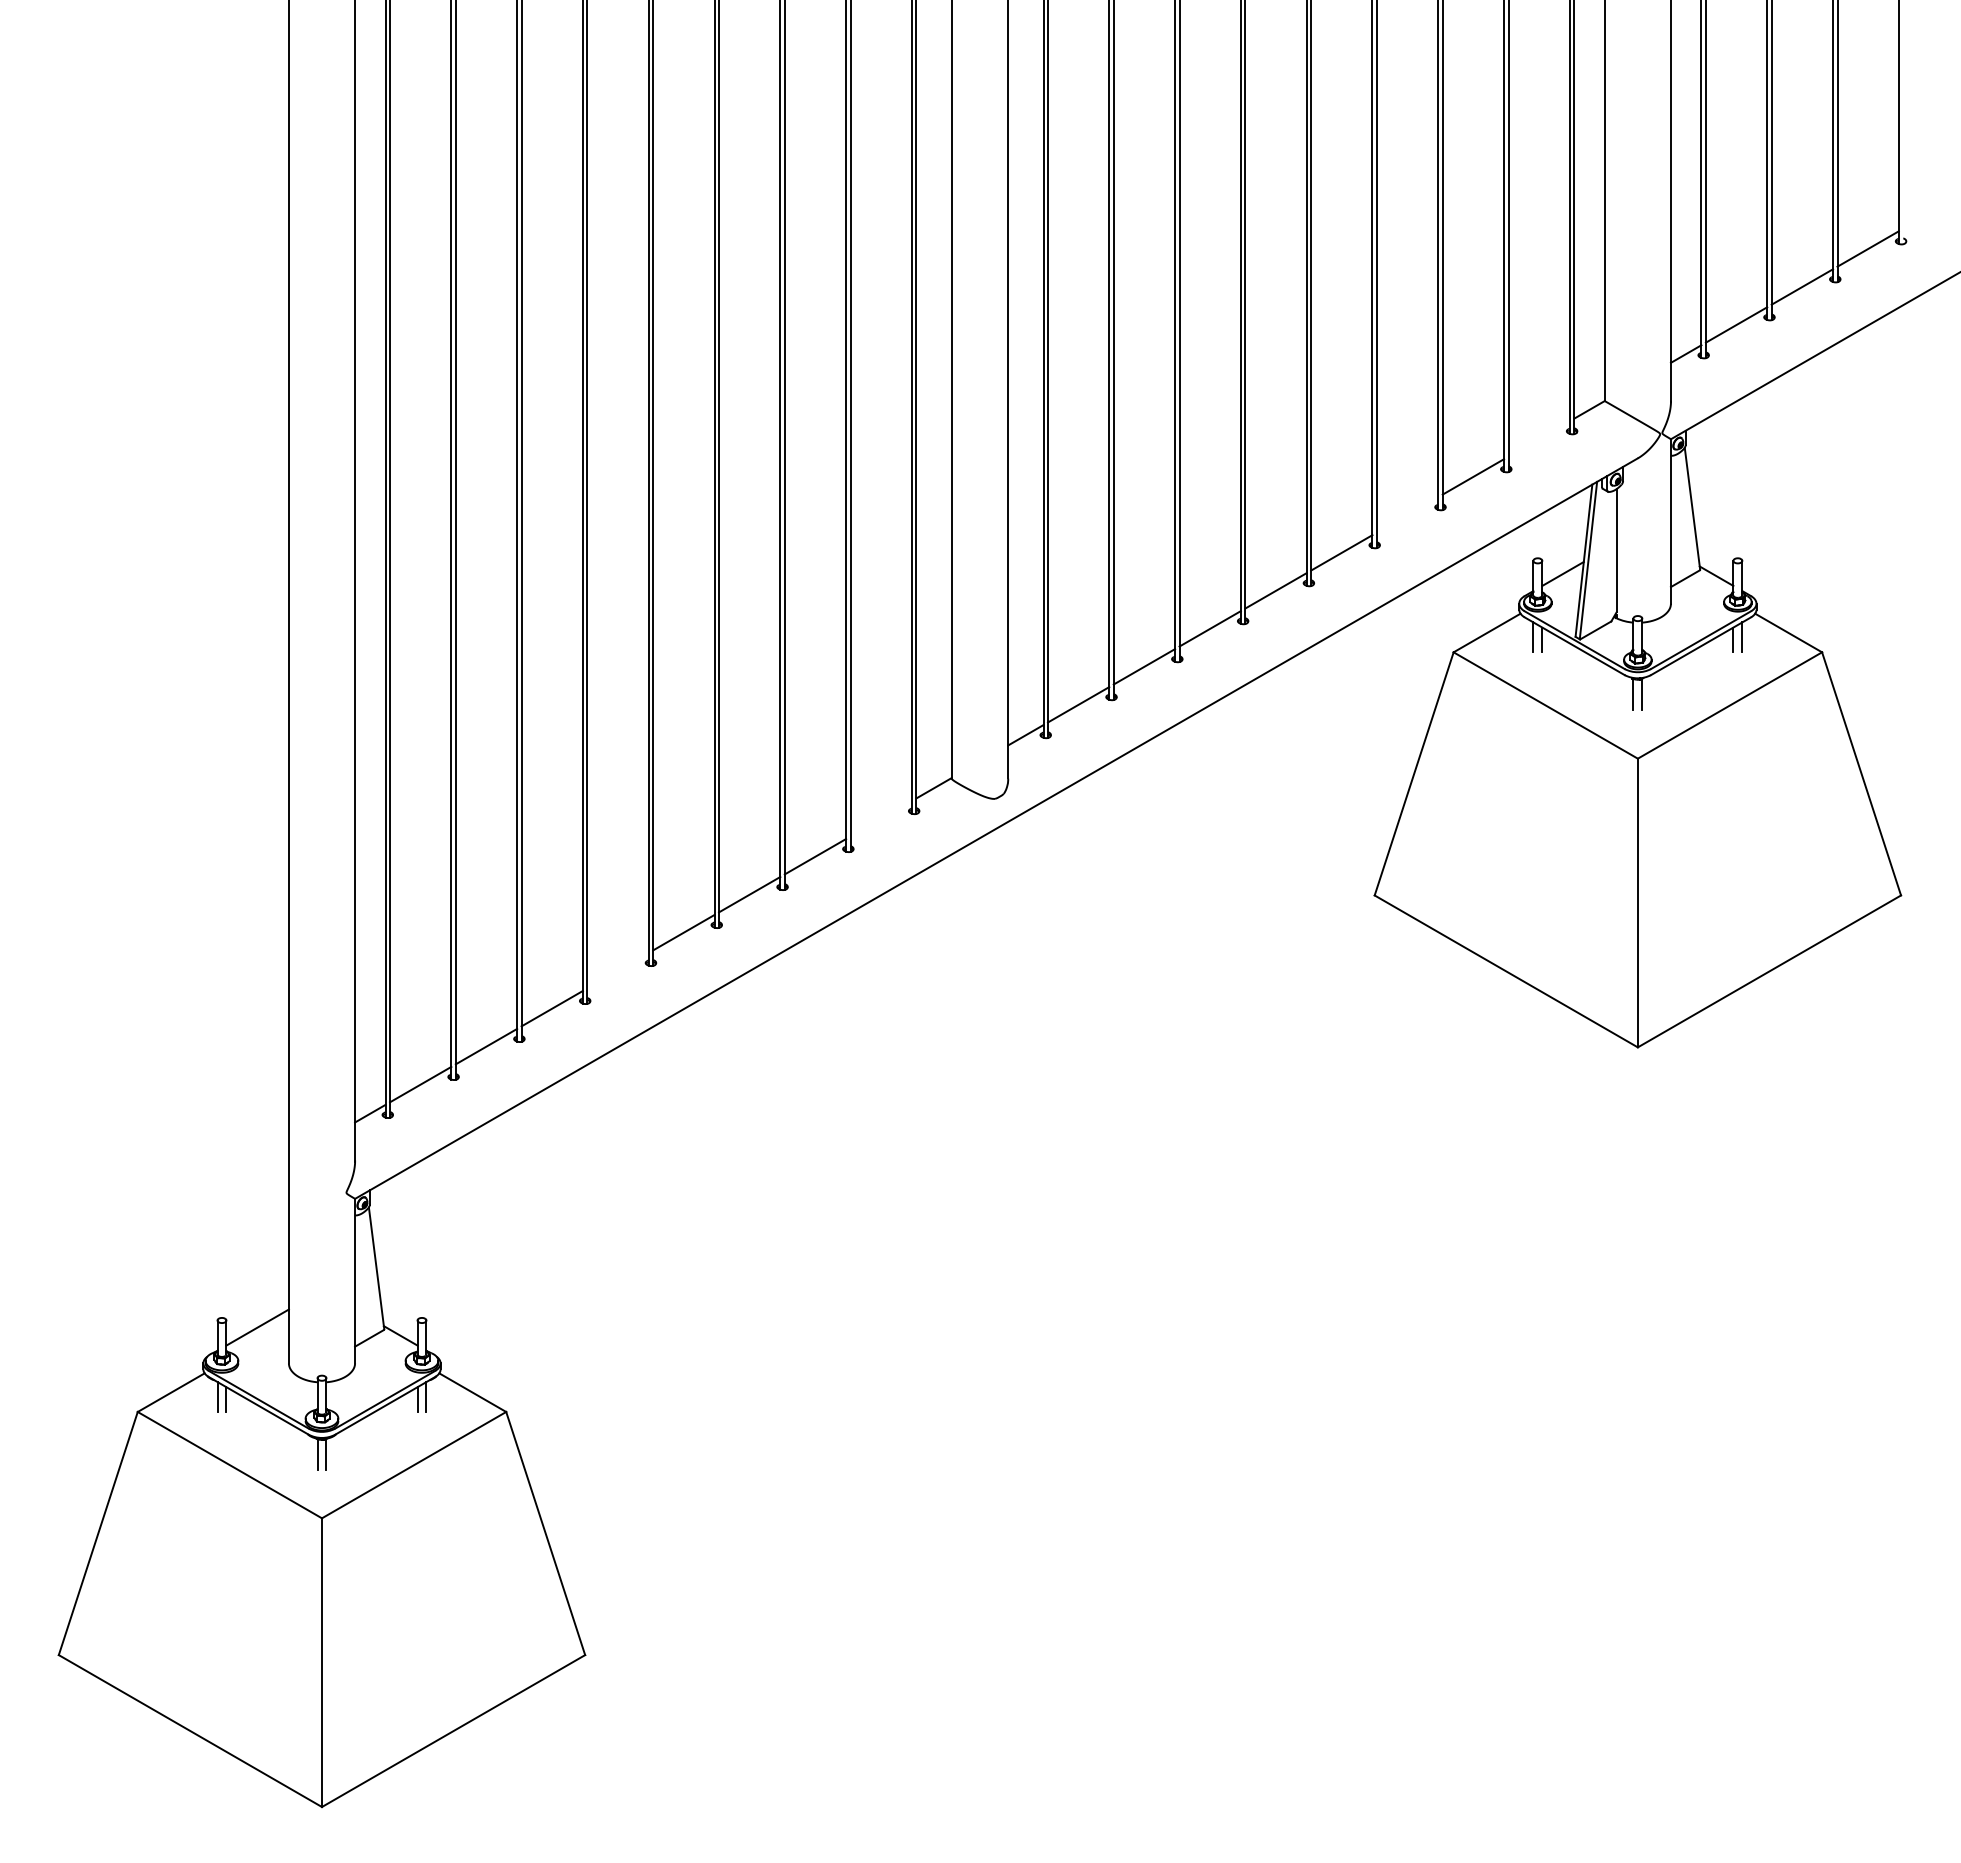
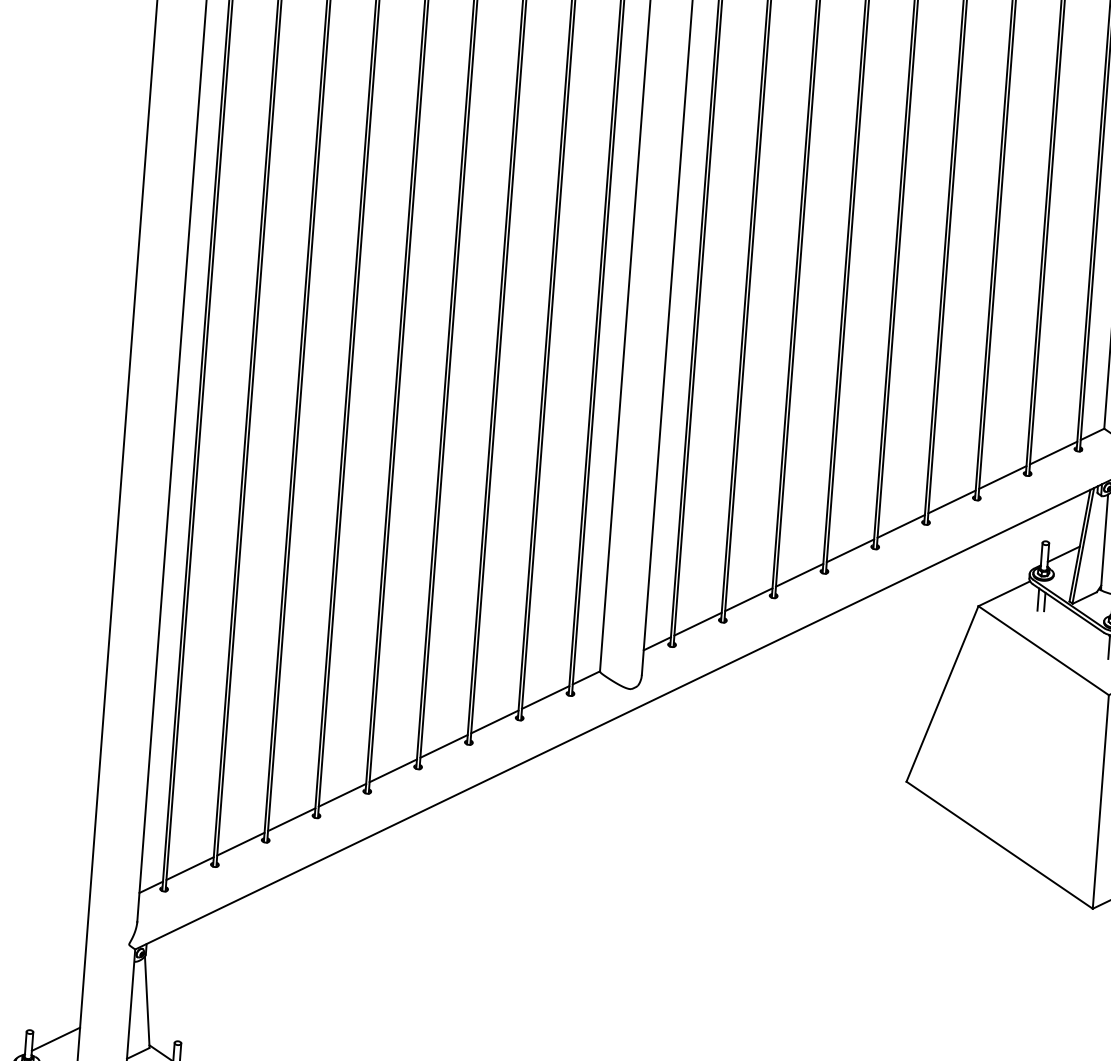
line: (1538, 438) -> (1053, 452), added
line: (1407, 514) -> (951, 501), added
line: (880, 818) -> (545, 697), added
line: (617, 970) -> (342, 795), added

